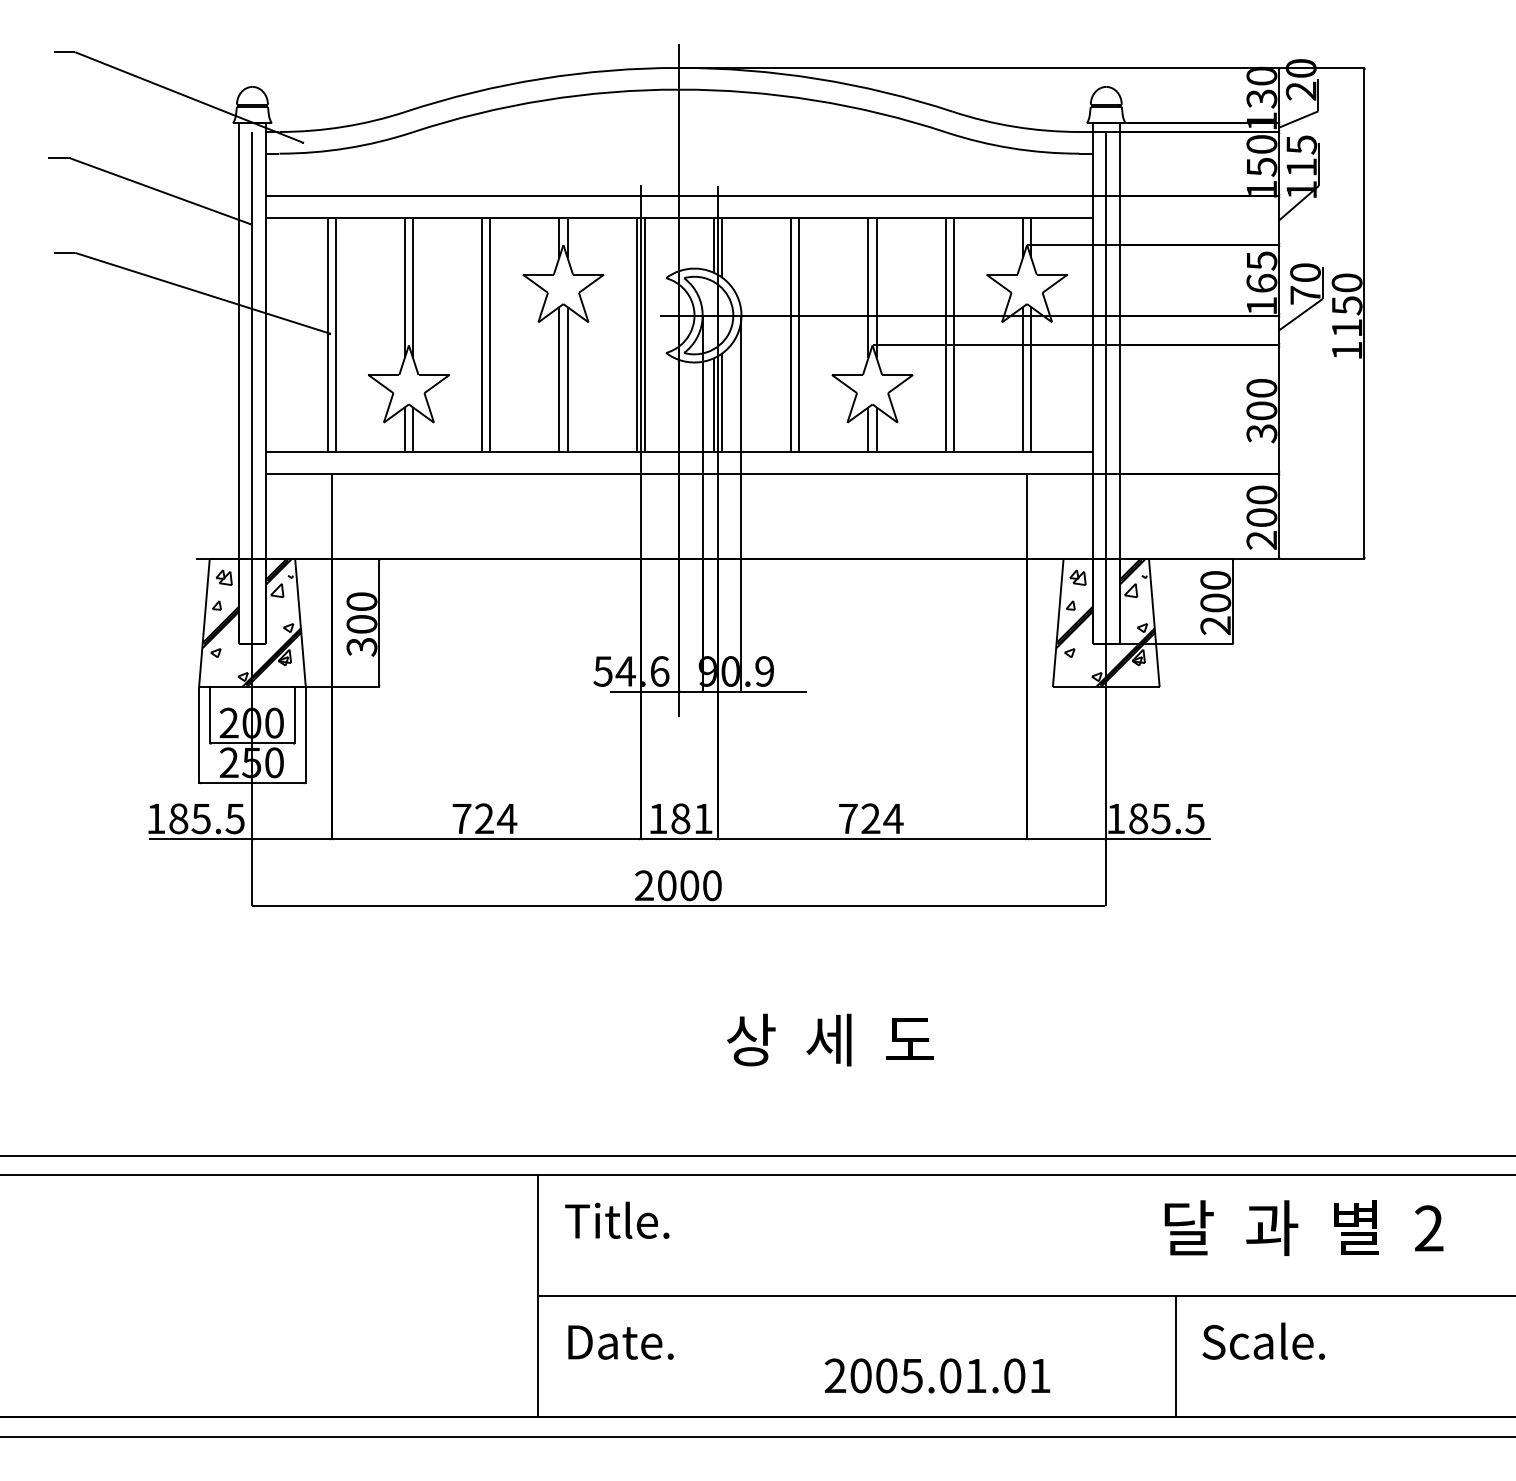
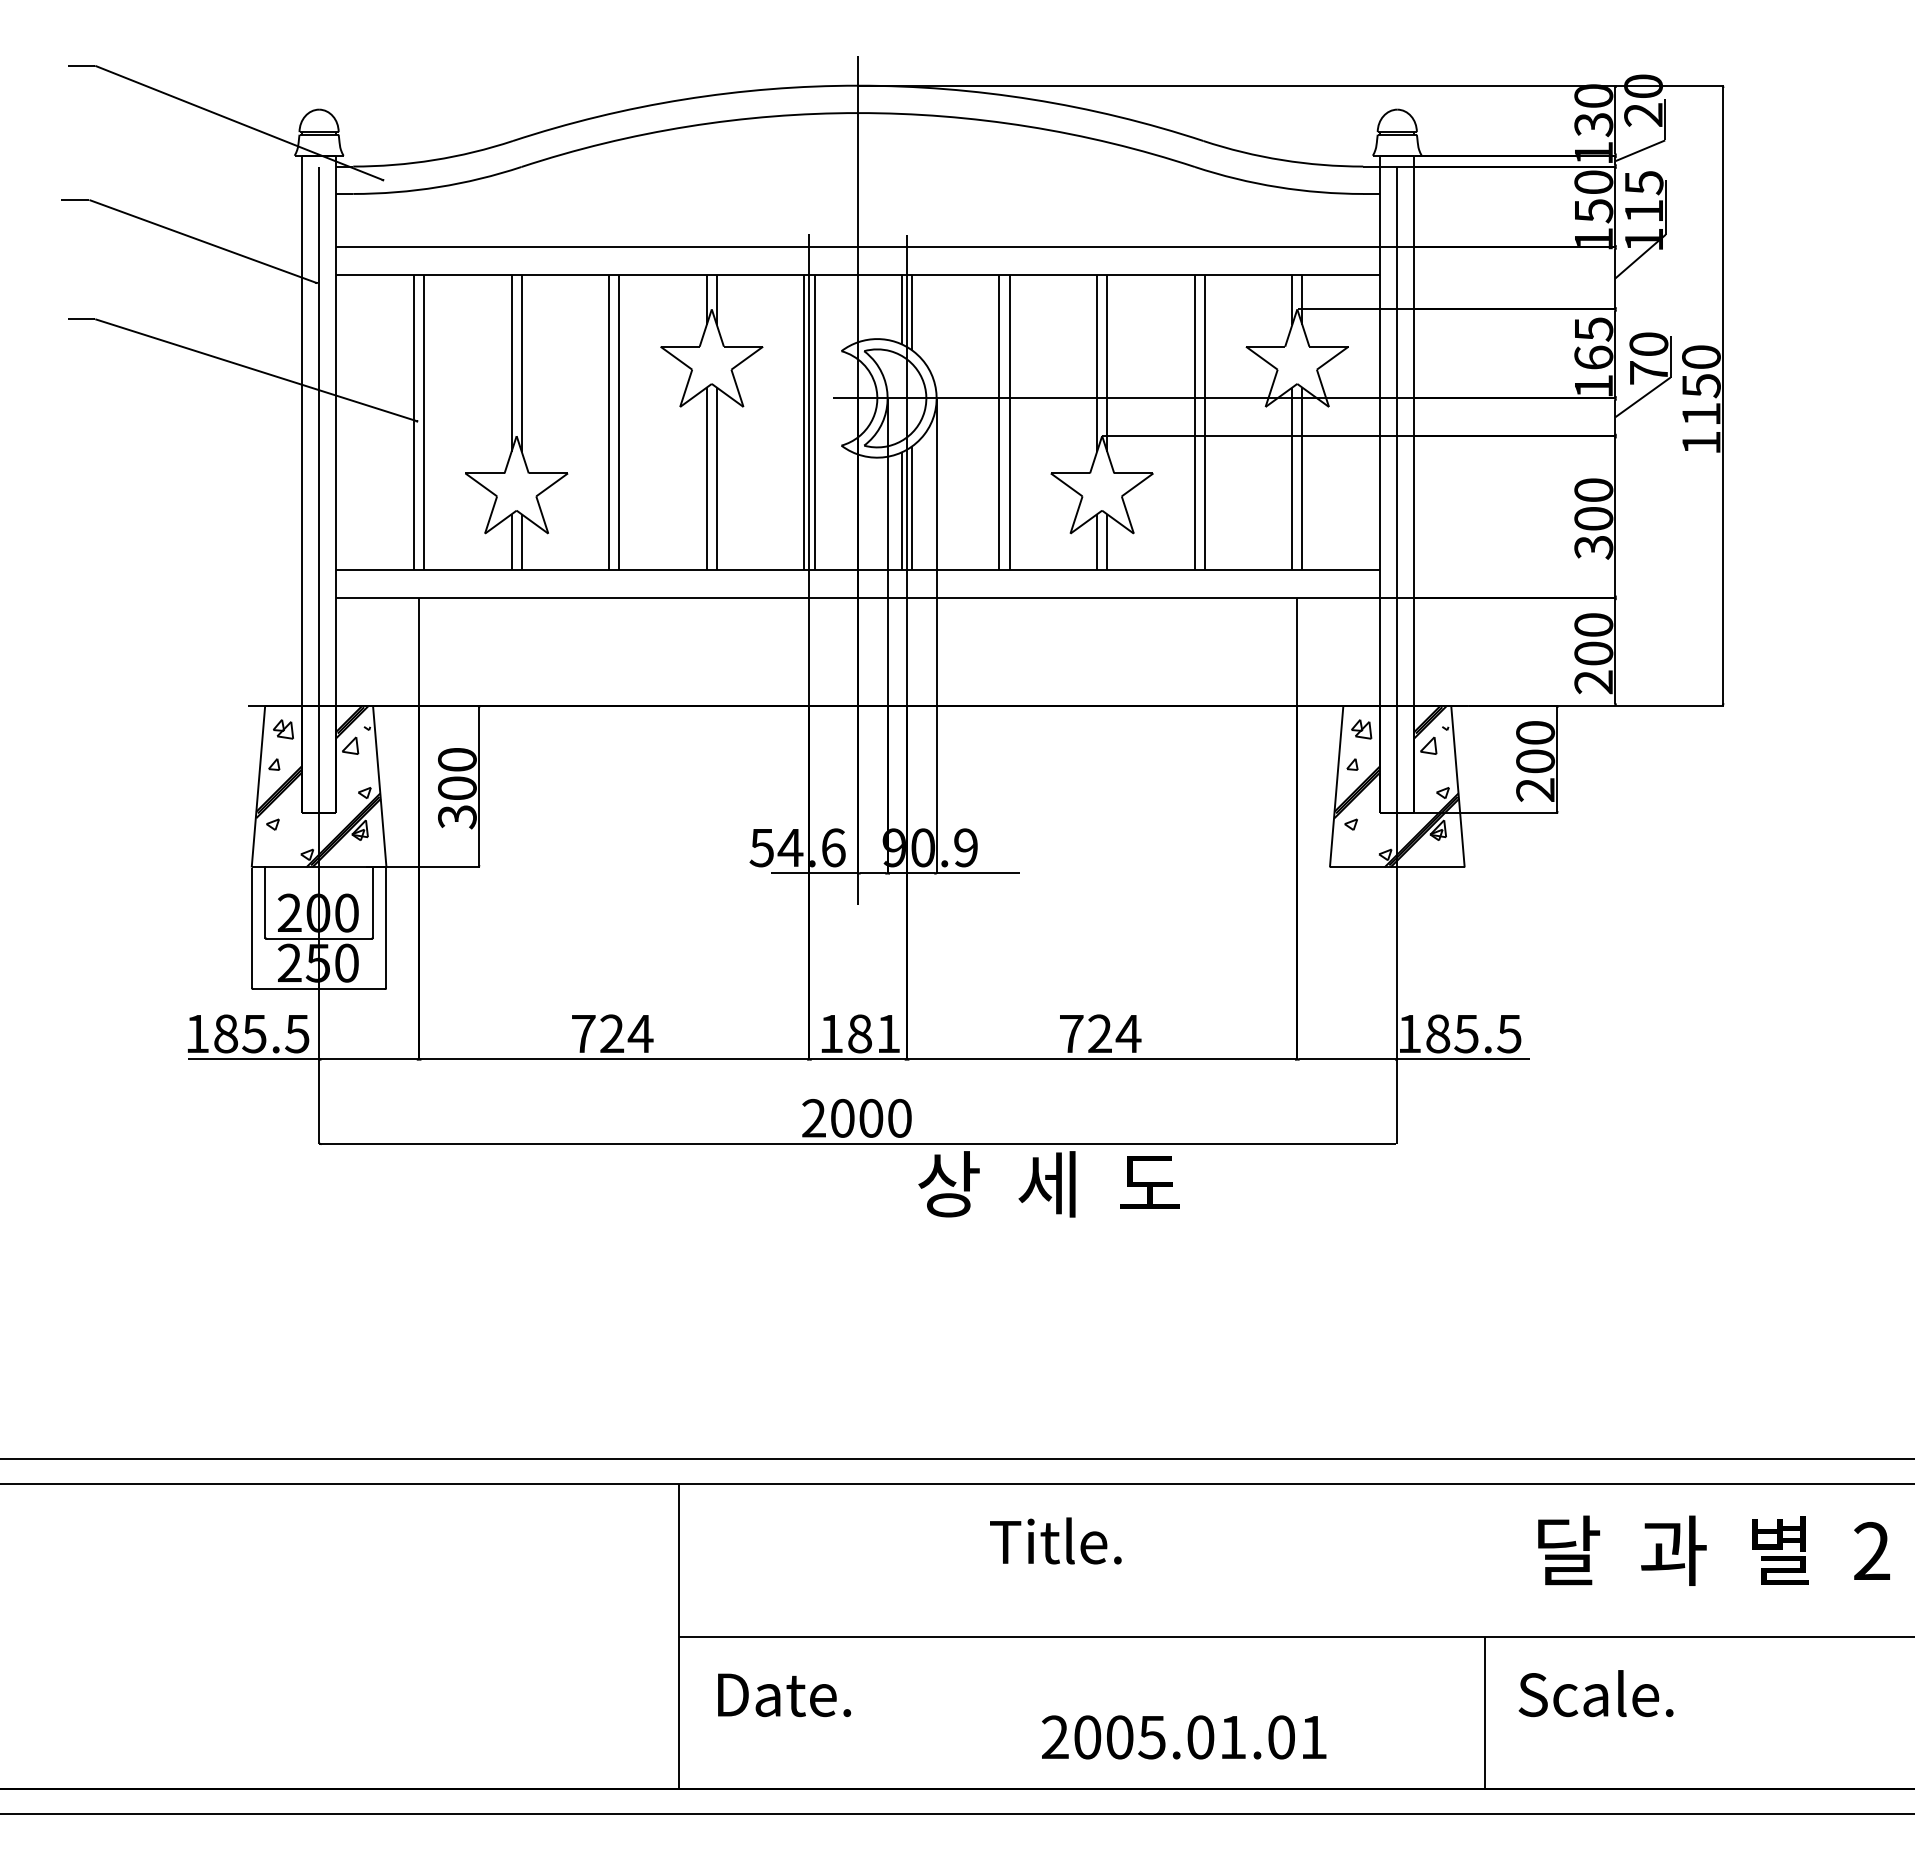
text: (830, 1040) -> (1048, 1184), moved
text: (617, 1219) -> (1055, 1540), moved
text: (1303, 1227) -> (1713, 1550), moved

